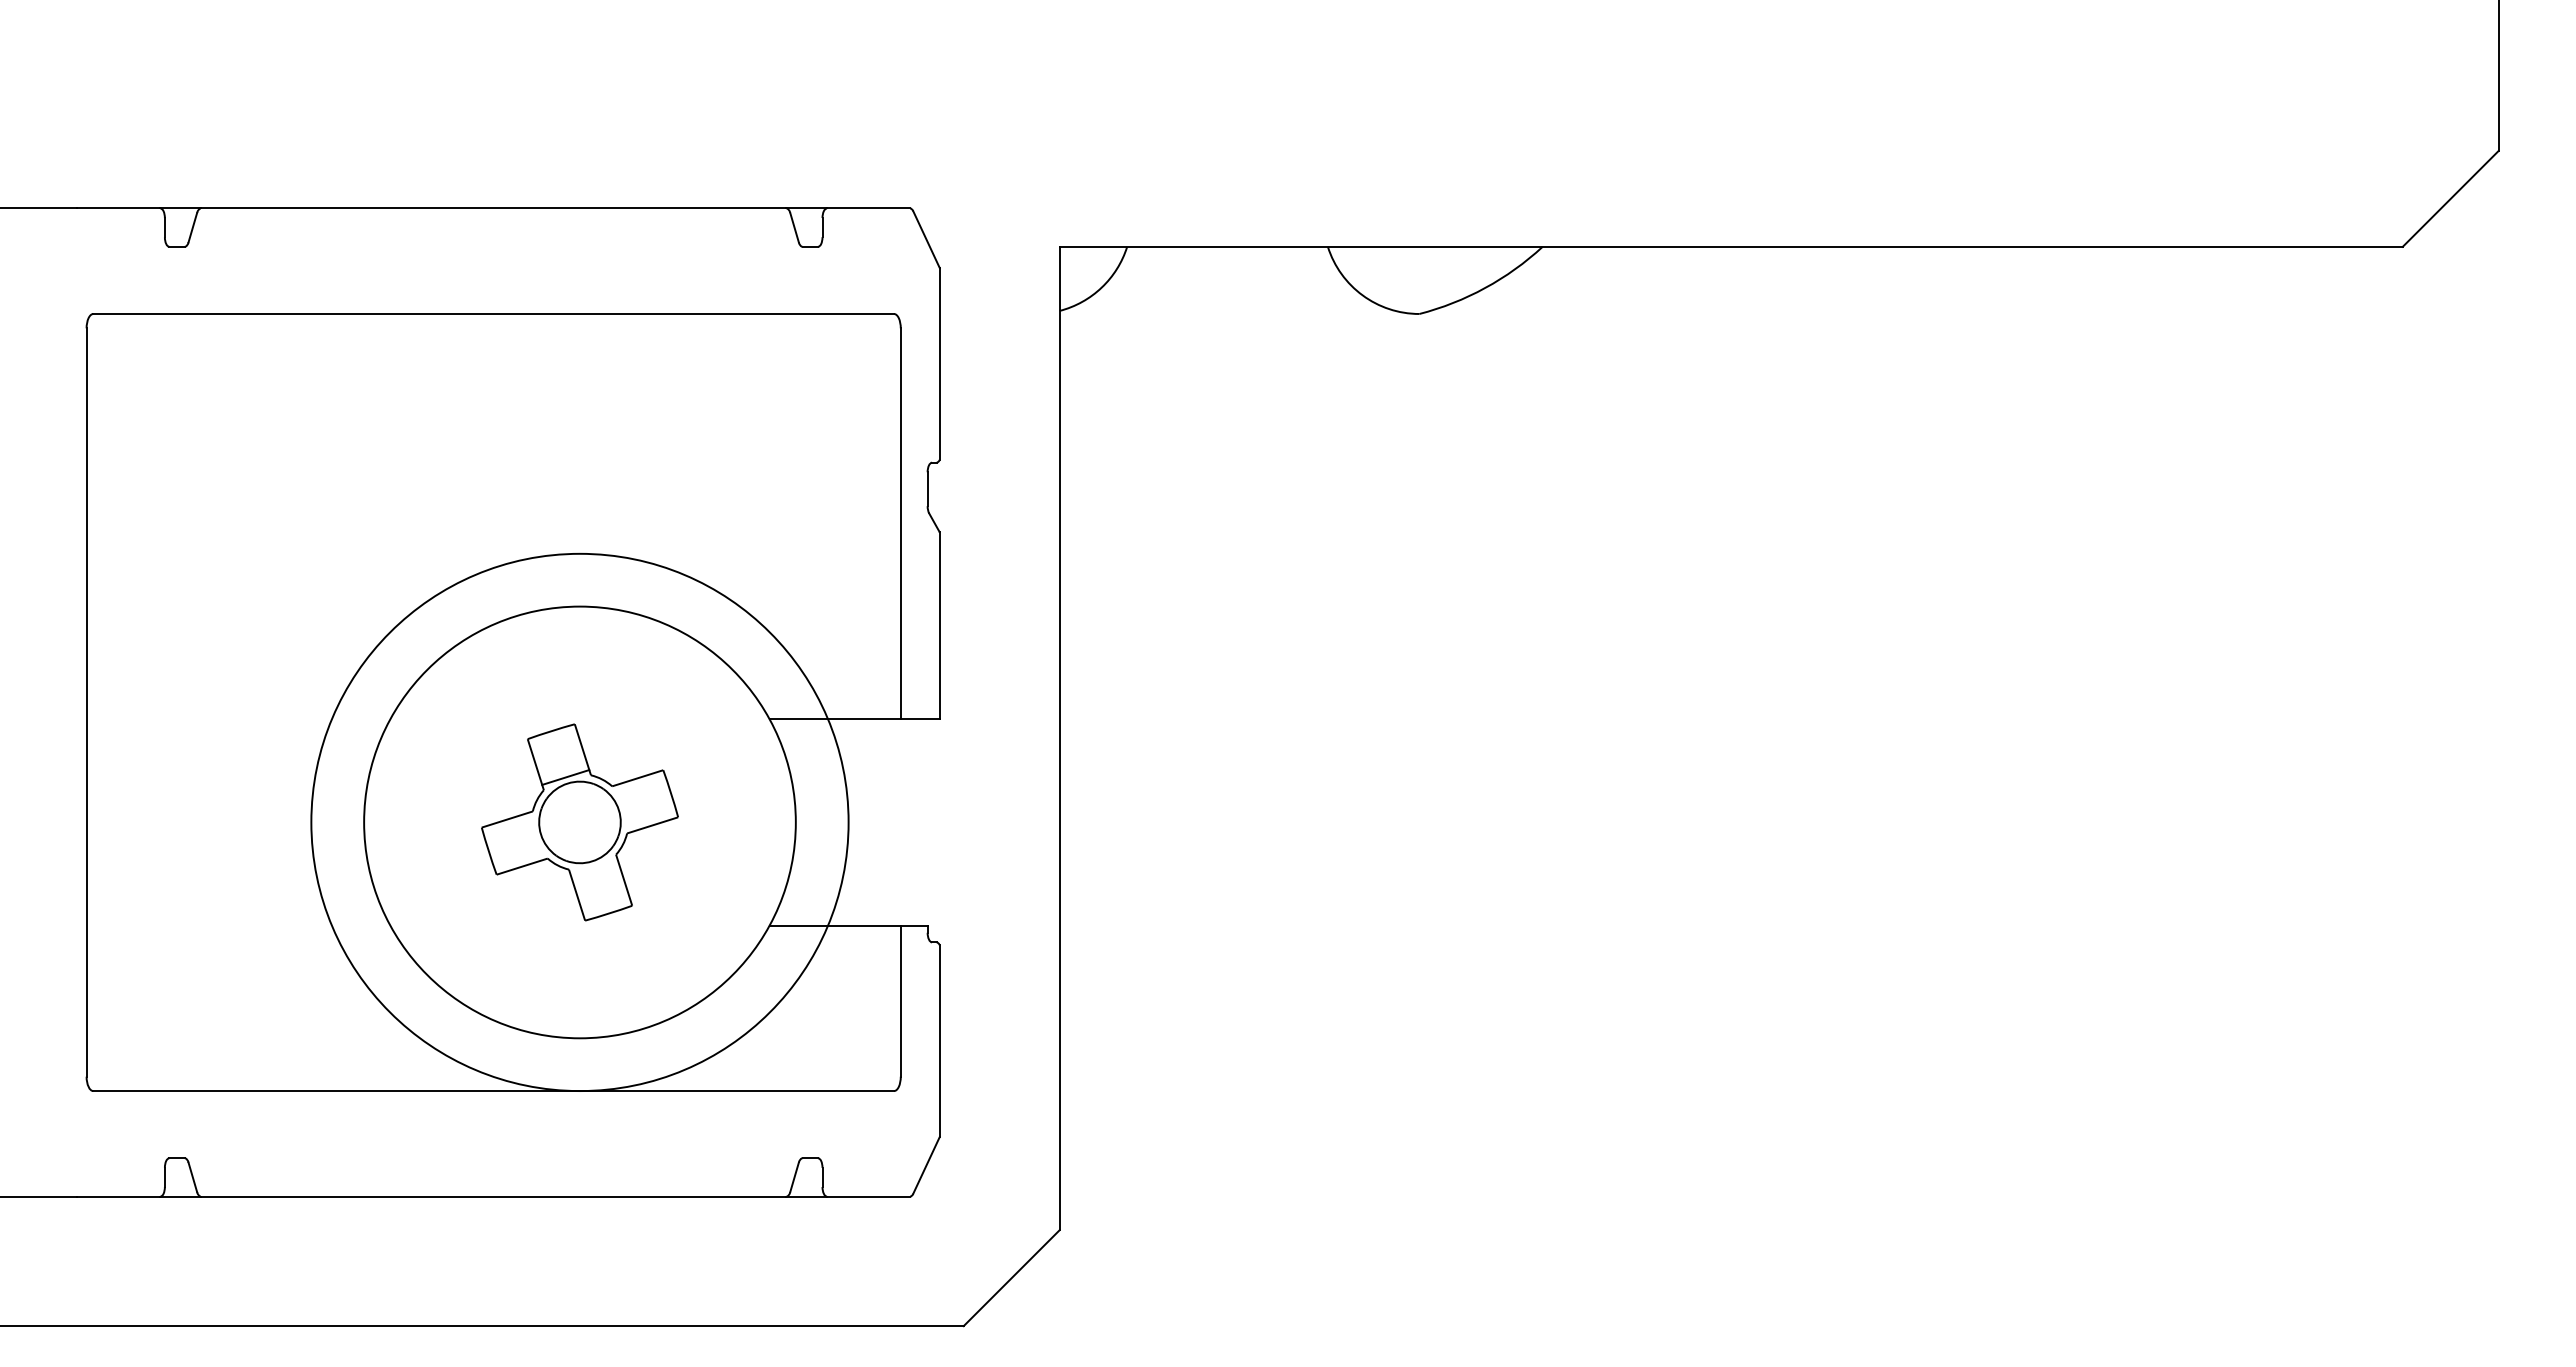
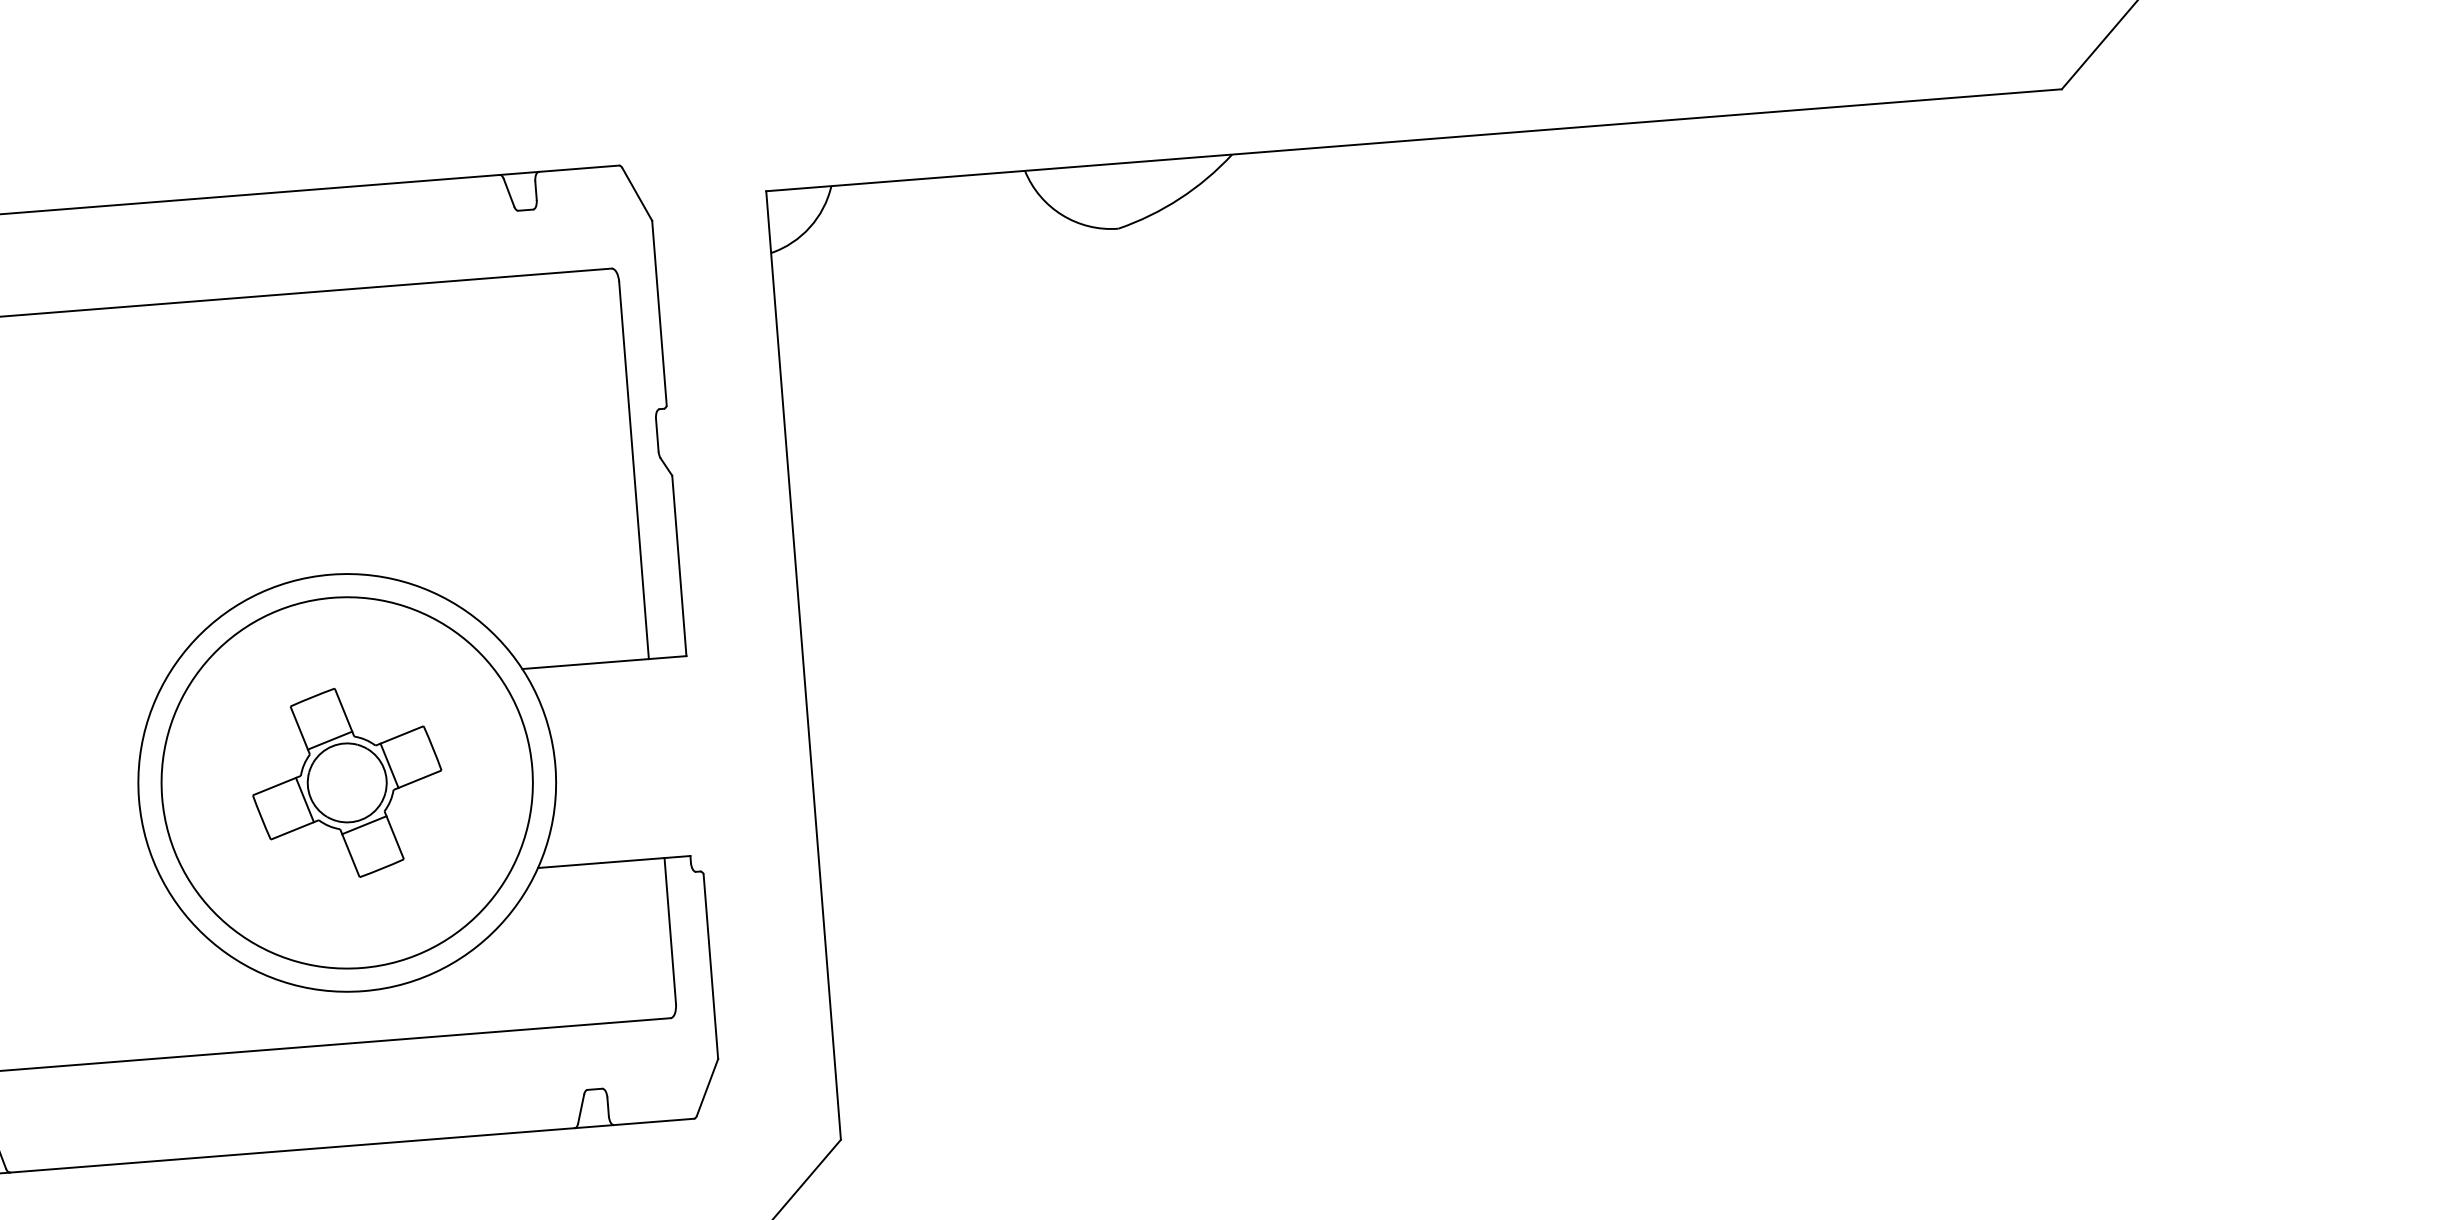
line: (624, 807) -> (389, 765), added
circle: (579, 822) -> (346, 782), size x0.71
line: (534, 836) -> (304, 799), added
line: (593, 866) -> (363, 824), added

